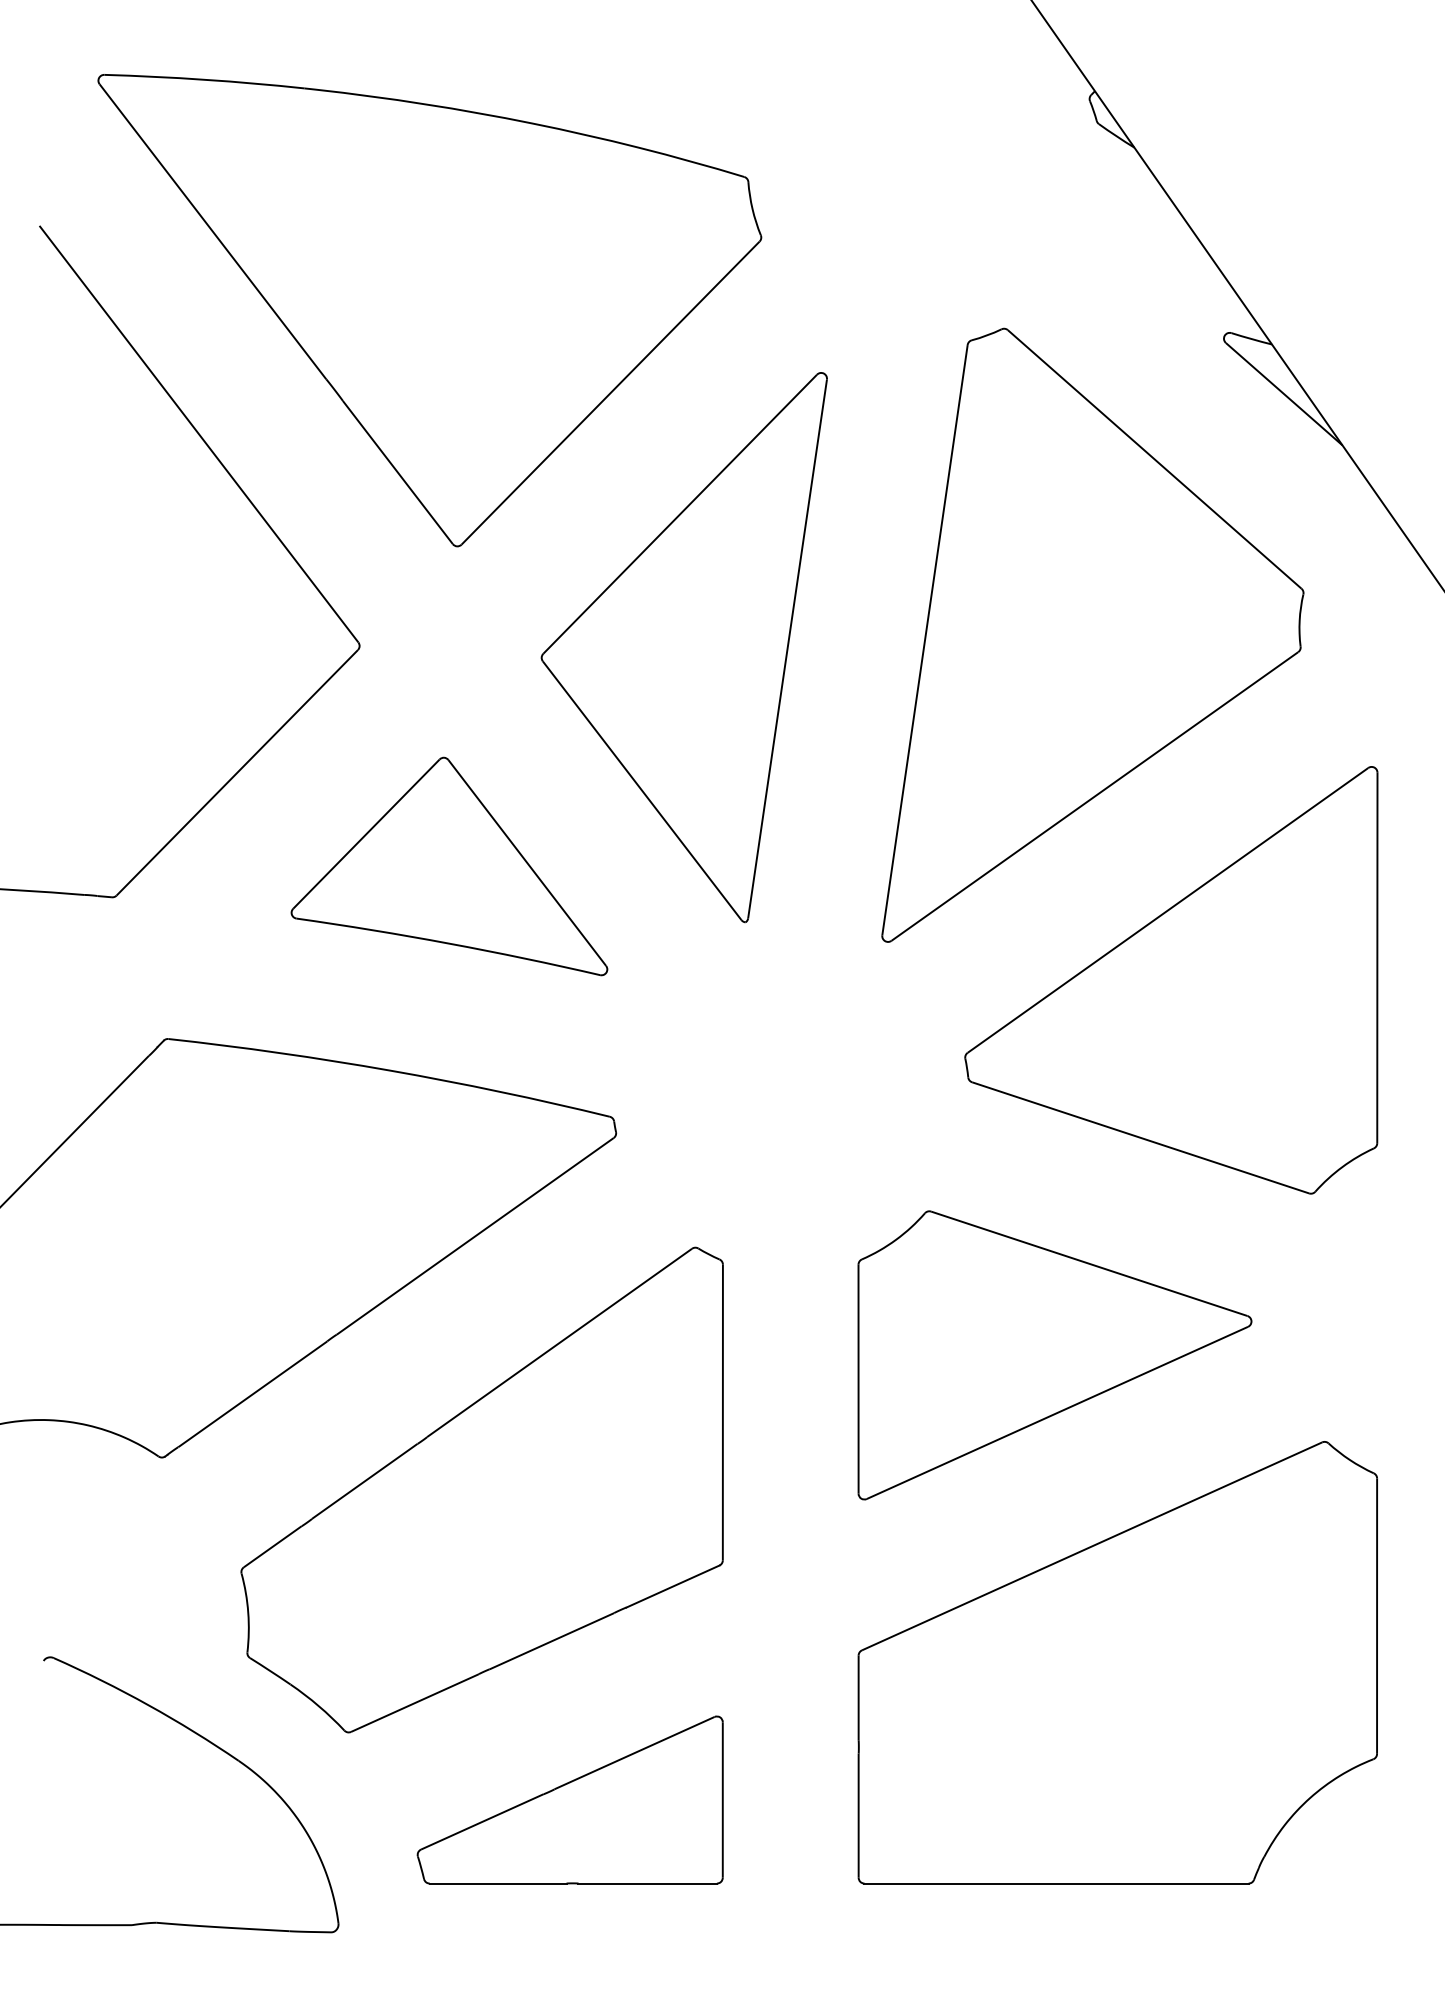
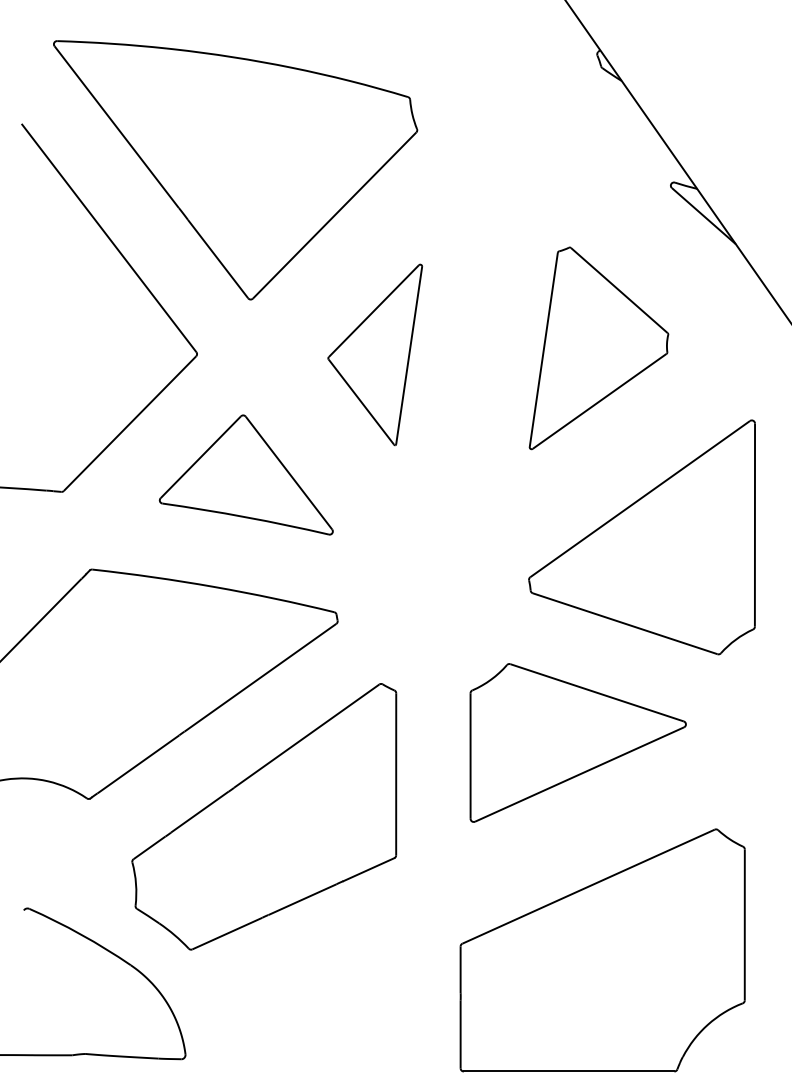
part: (1091, 635) -> (598, 348), size x0.6
part: (685, 646) -> (375, 354), size x0.6
part: (1117, 1662) -> (602, 950), moved
part: (570, 1799) -> (312, 986), removed

